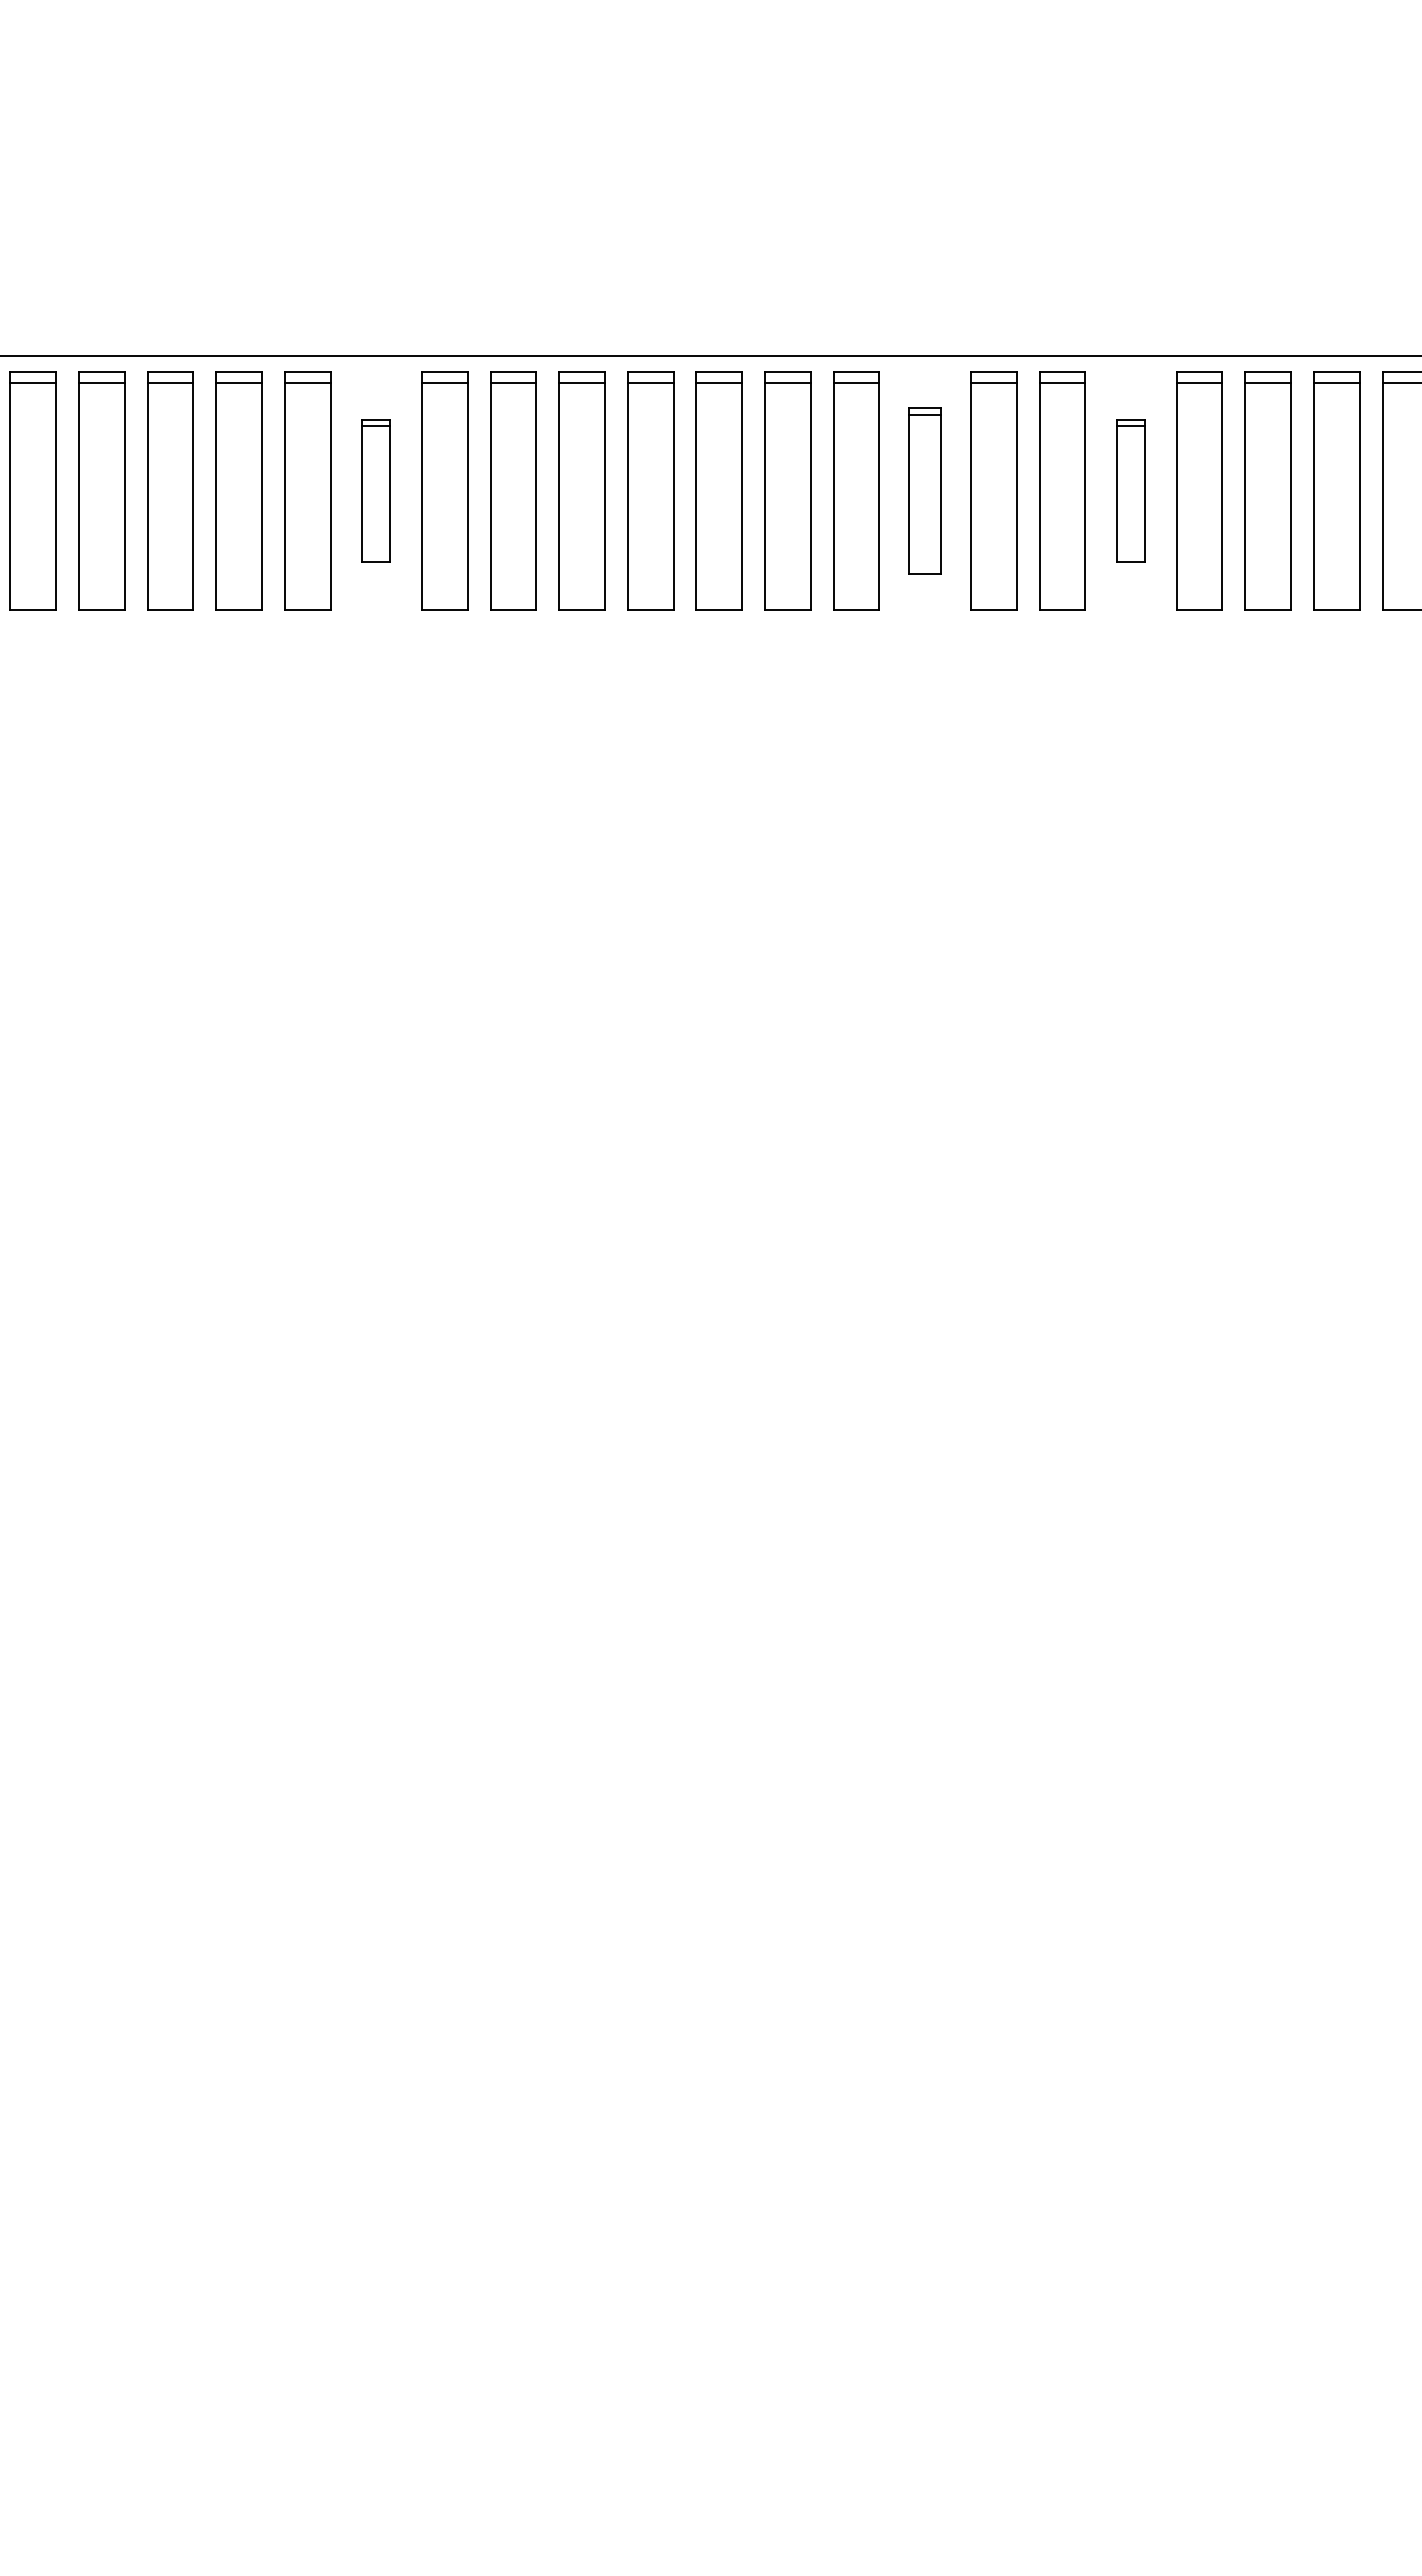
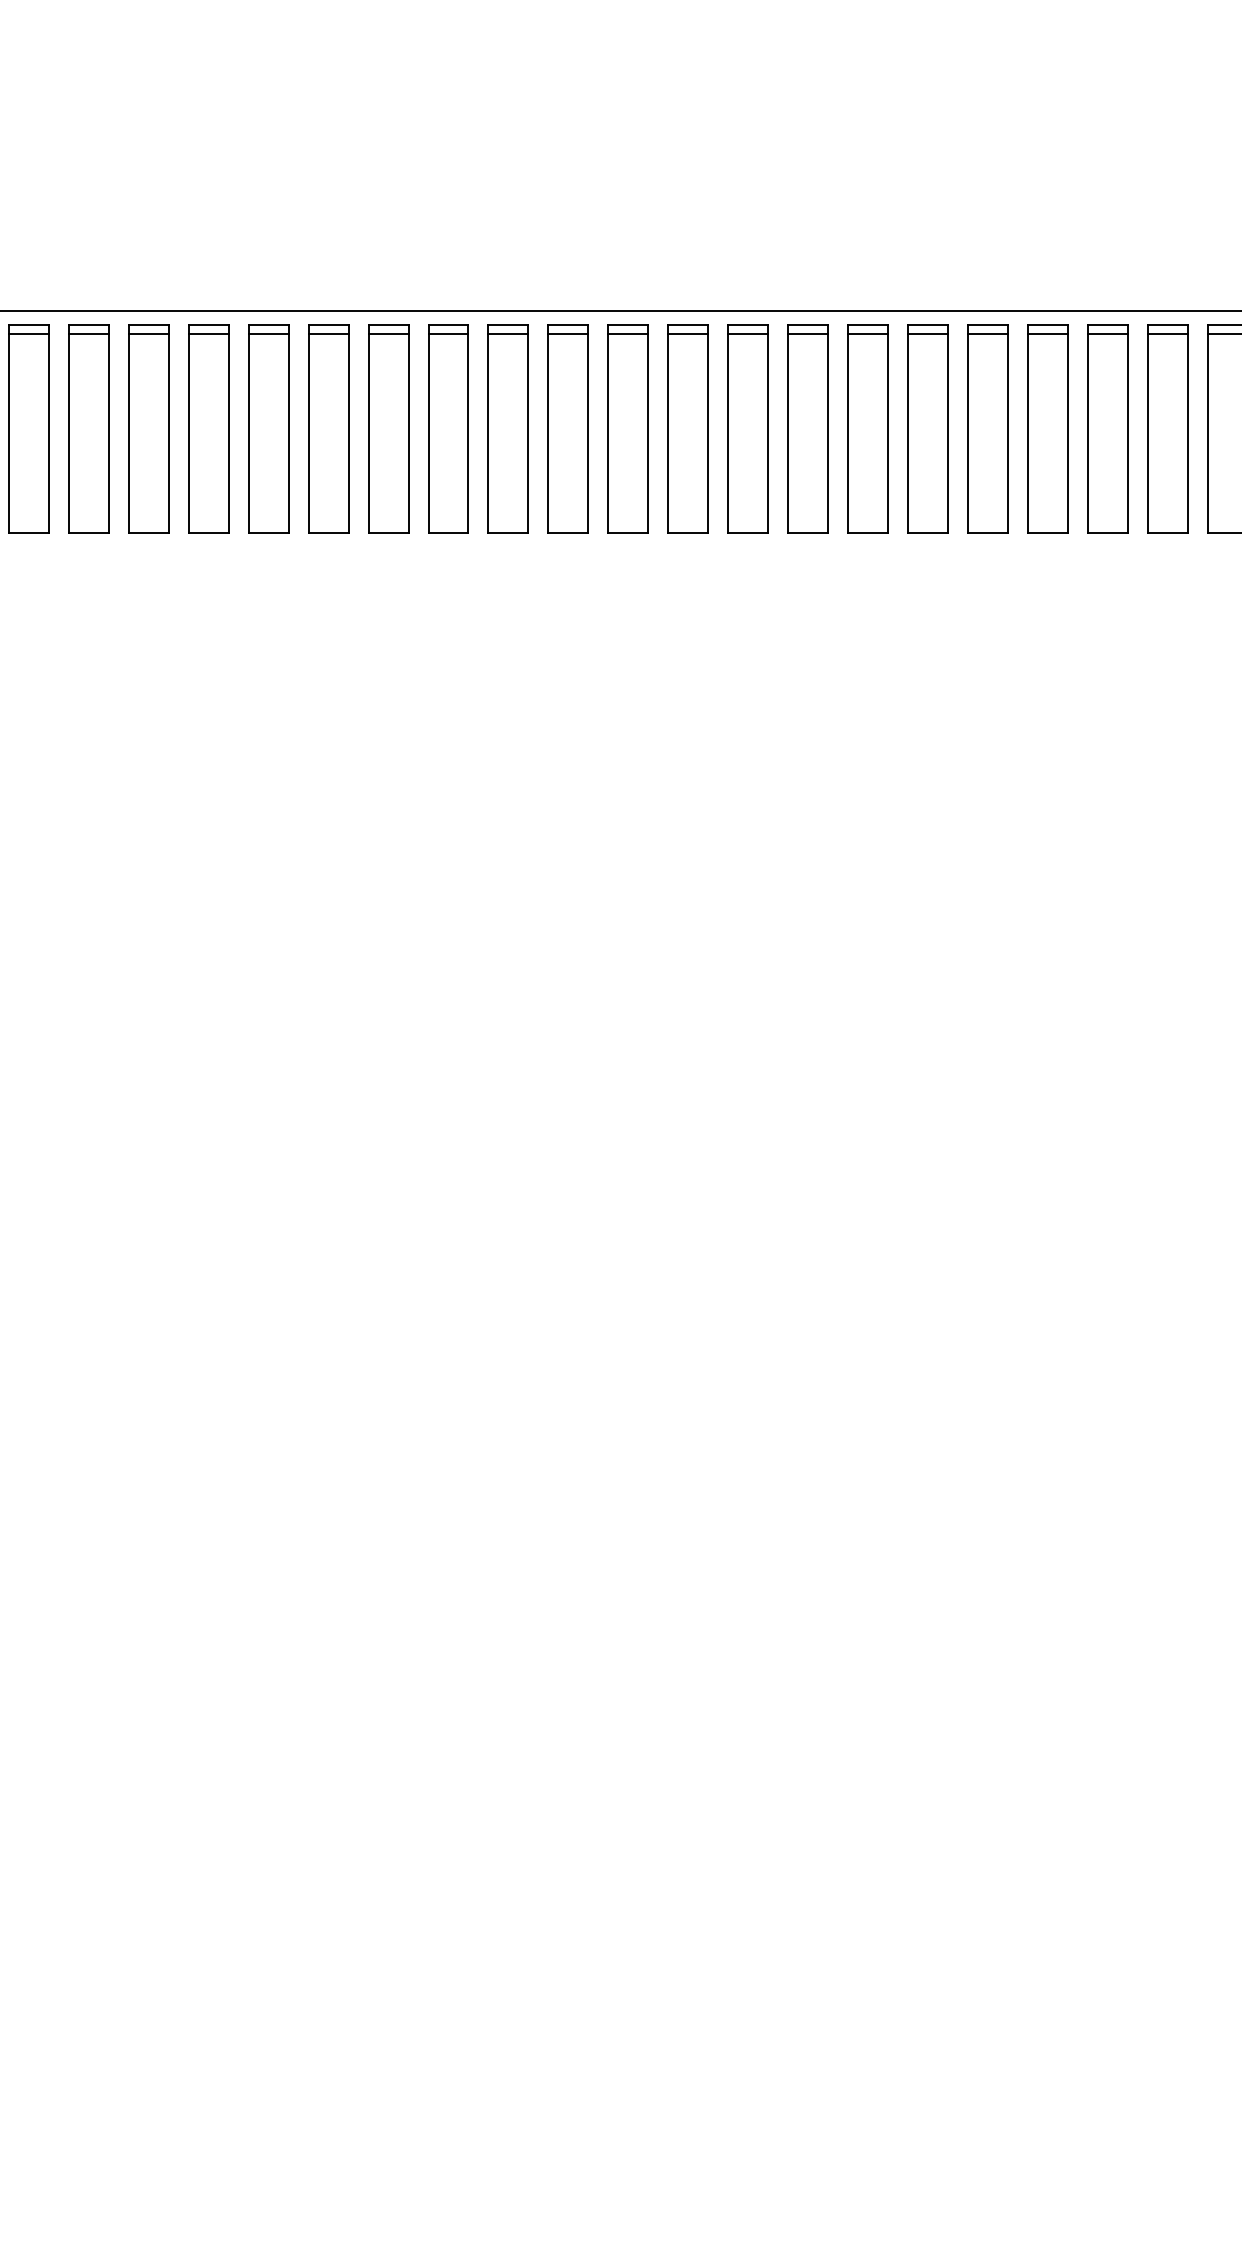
part: (375, 490) -> (327, 428), size x1.67
part: (924, 490) -> (807, 428), size x1.43
part: (1130, 490) -> (987, 428), size x1.67

